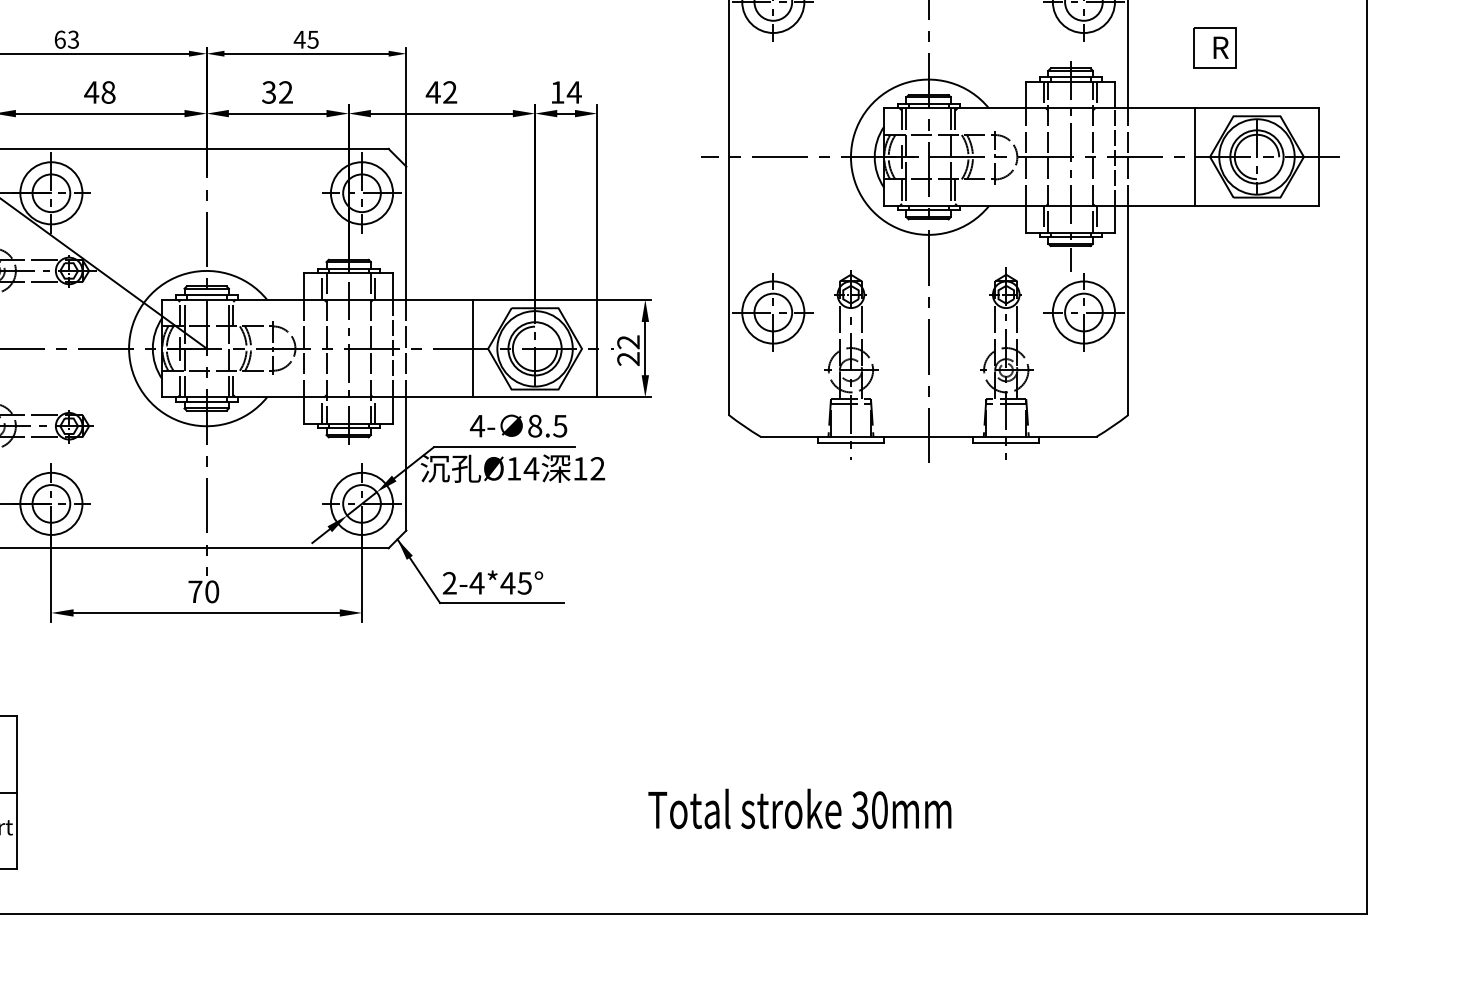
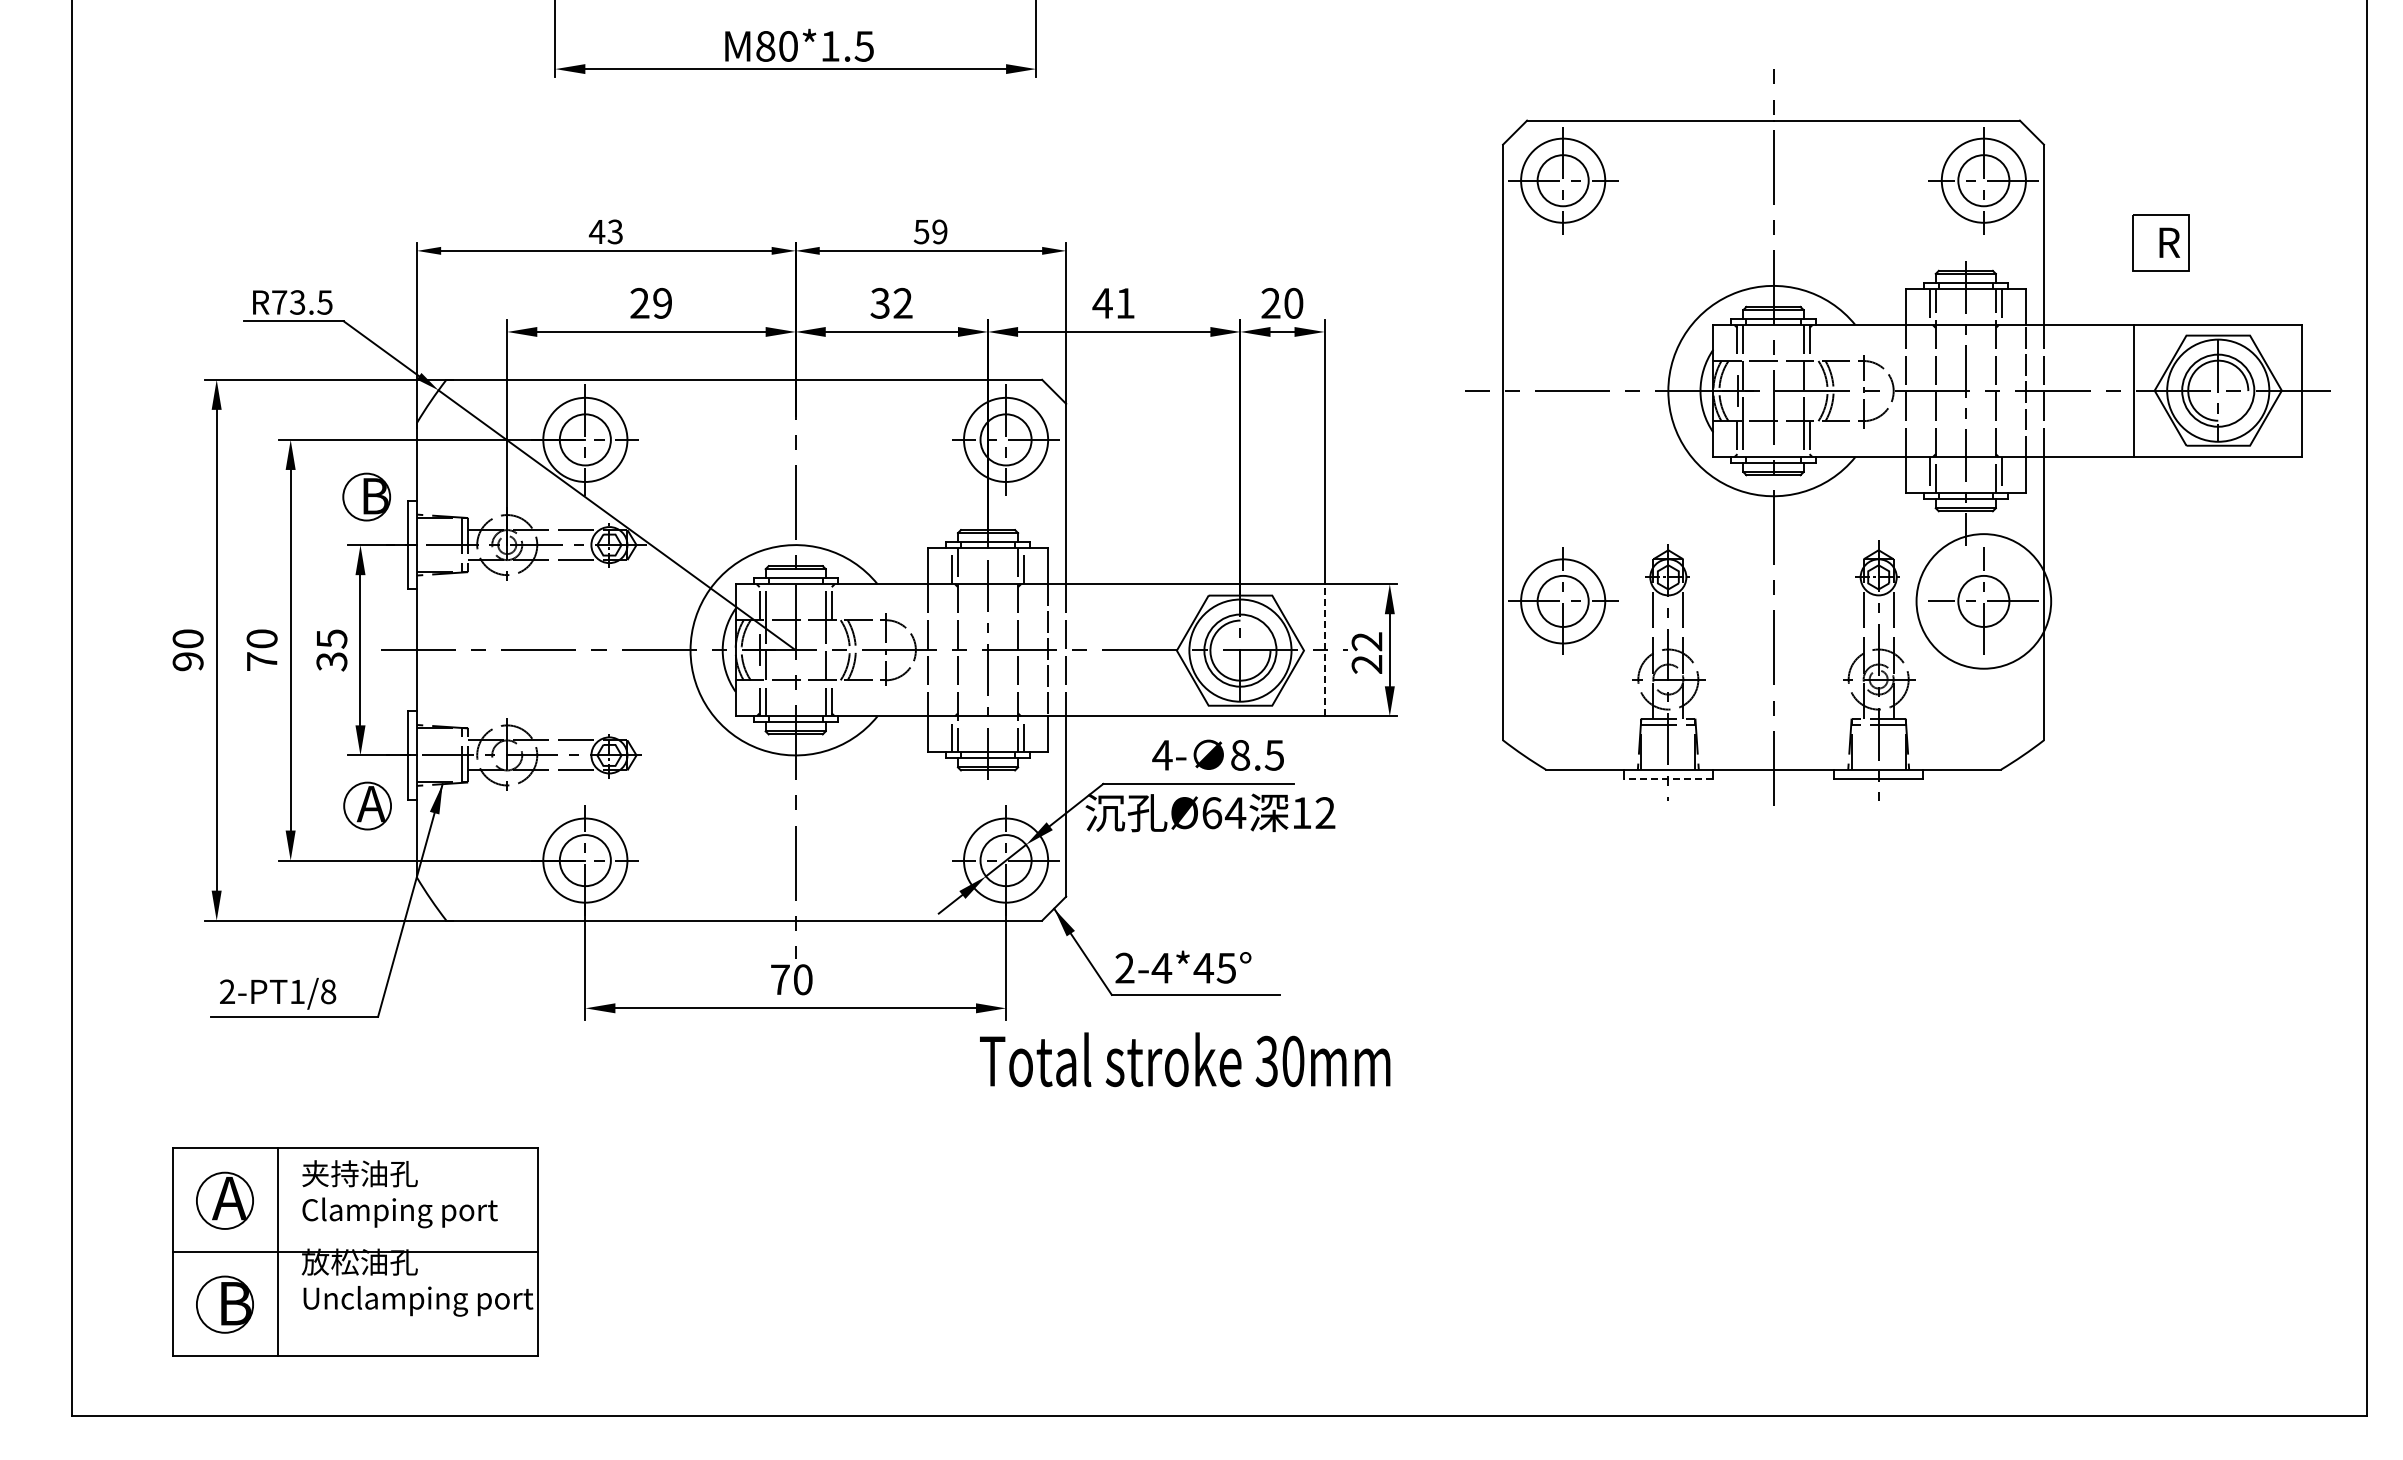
text: (59, 39) -> (596, 231), 63 -> 43
text: (306, 39) -> (930, 231), 45 -> 59
text: (99, 91) -> (650, 302), 48 -> 29
text: (450, 91) -> (1125, 302), 42 -> 41
text: (566, 91) -> (1282, 302), 14 -> 20
circle: (1083, 312) -> (1983, 601), size x1.6
line: (473, 348) -> (1156, 650), removed
line: (597, 348) -> (1324, 649), solid -> dashed
line: (850, 443) -> (1667, 778), solid -> dashed
text: (514, 469) -> (1212, 813), Ø14 -> Ø64
text: (800, 808) -> (1185, 1059), moved

